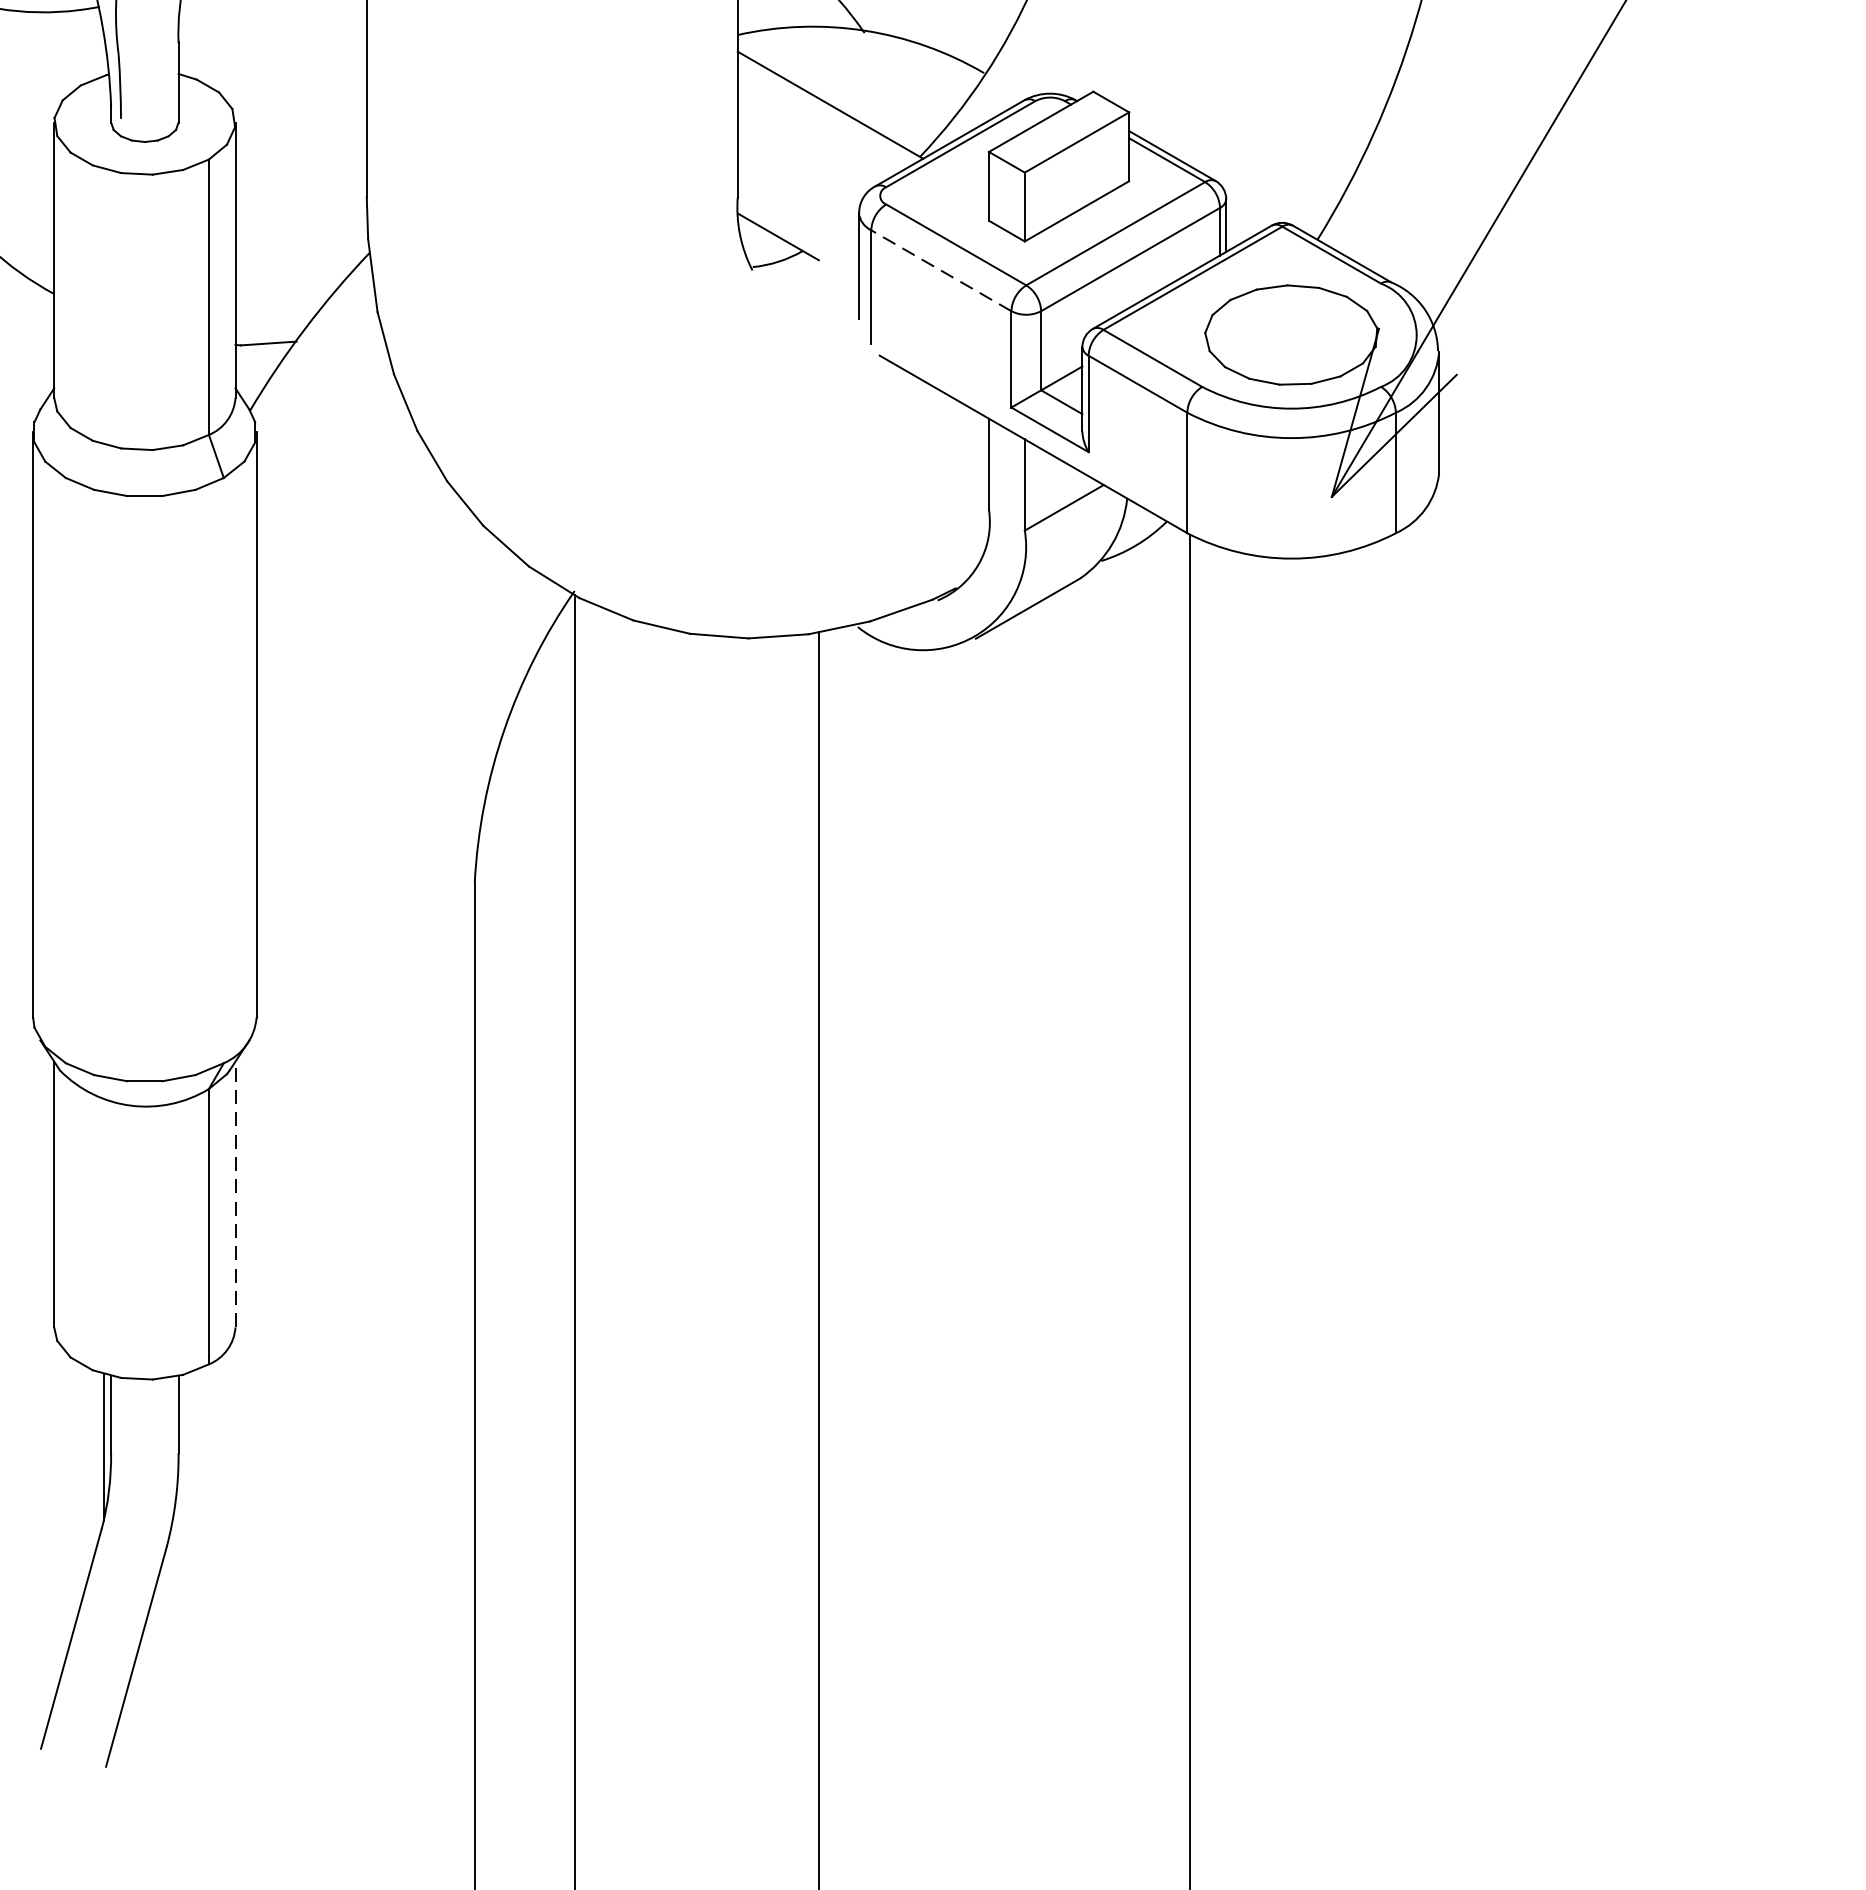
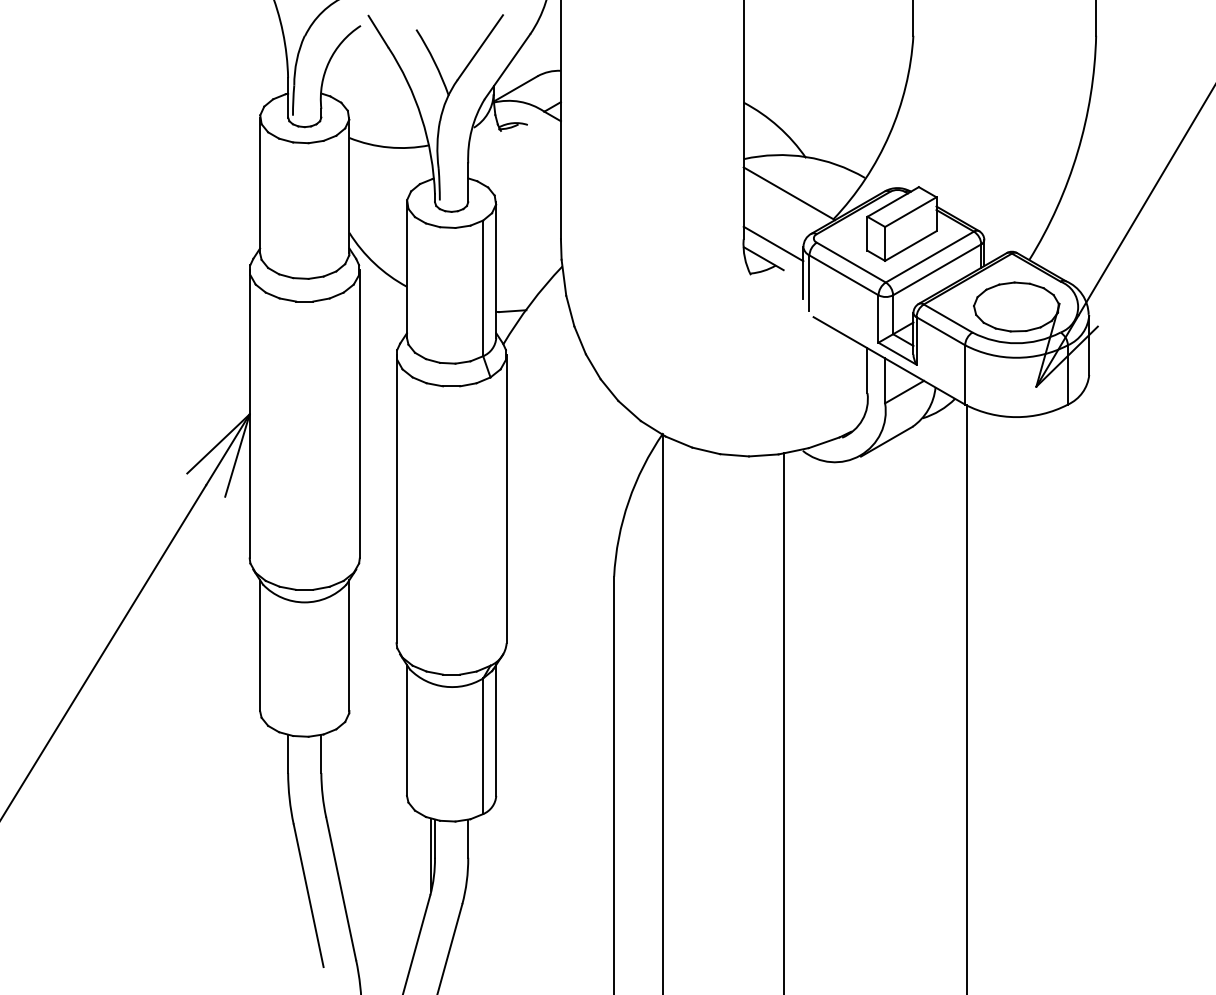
line: (798, 206) -> (773, 243), added
line: (940, 271) -> (843, 275), dashed -> solid
line: (235, 1192) -> (496, 729), dashed -> solid

